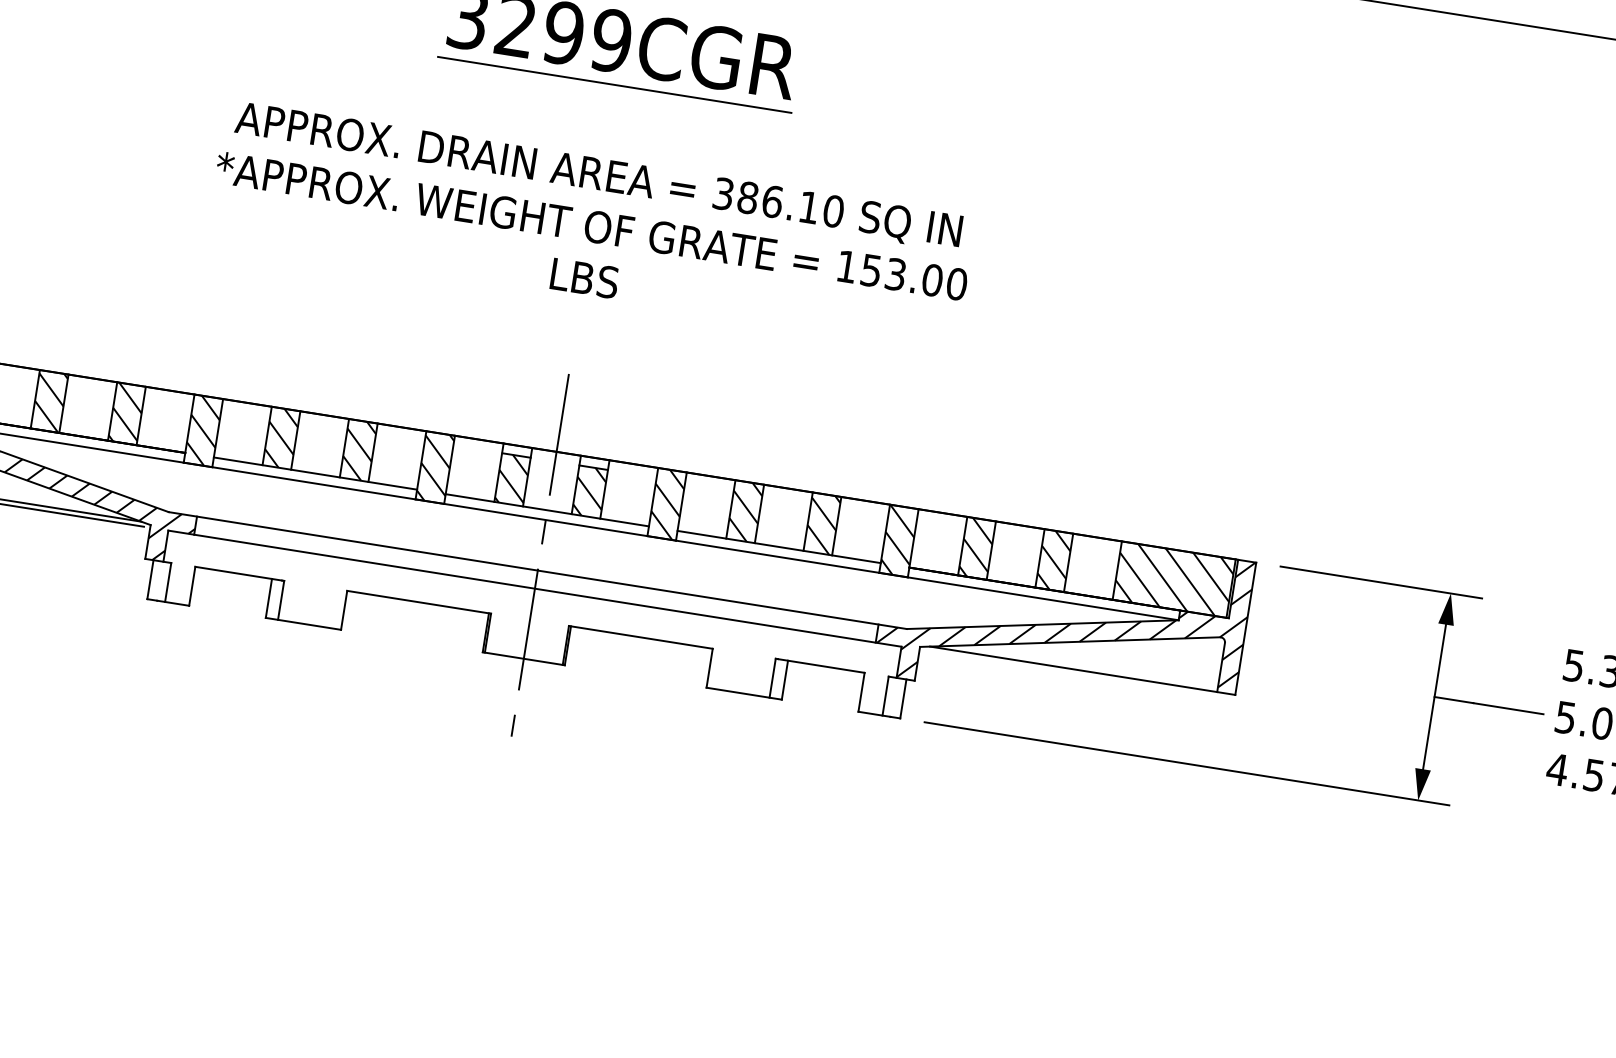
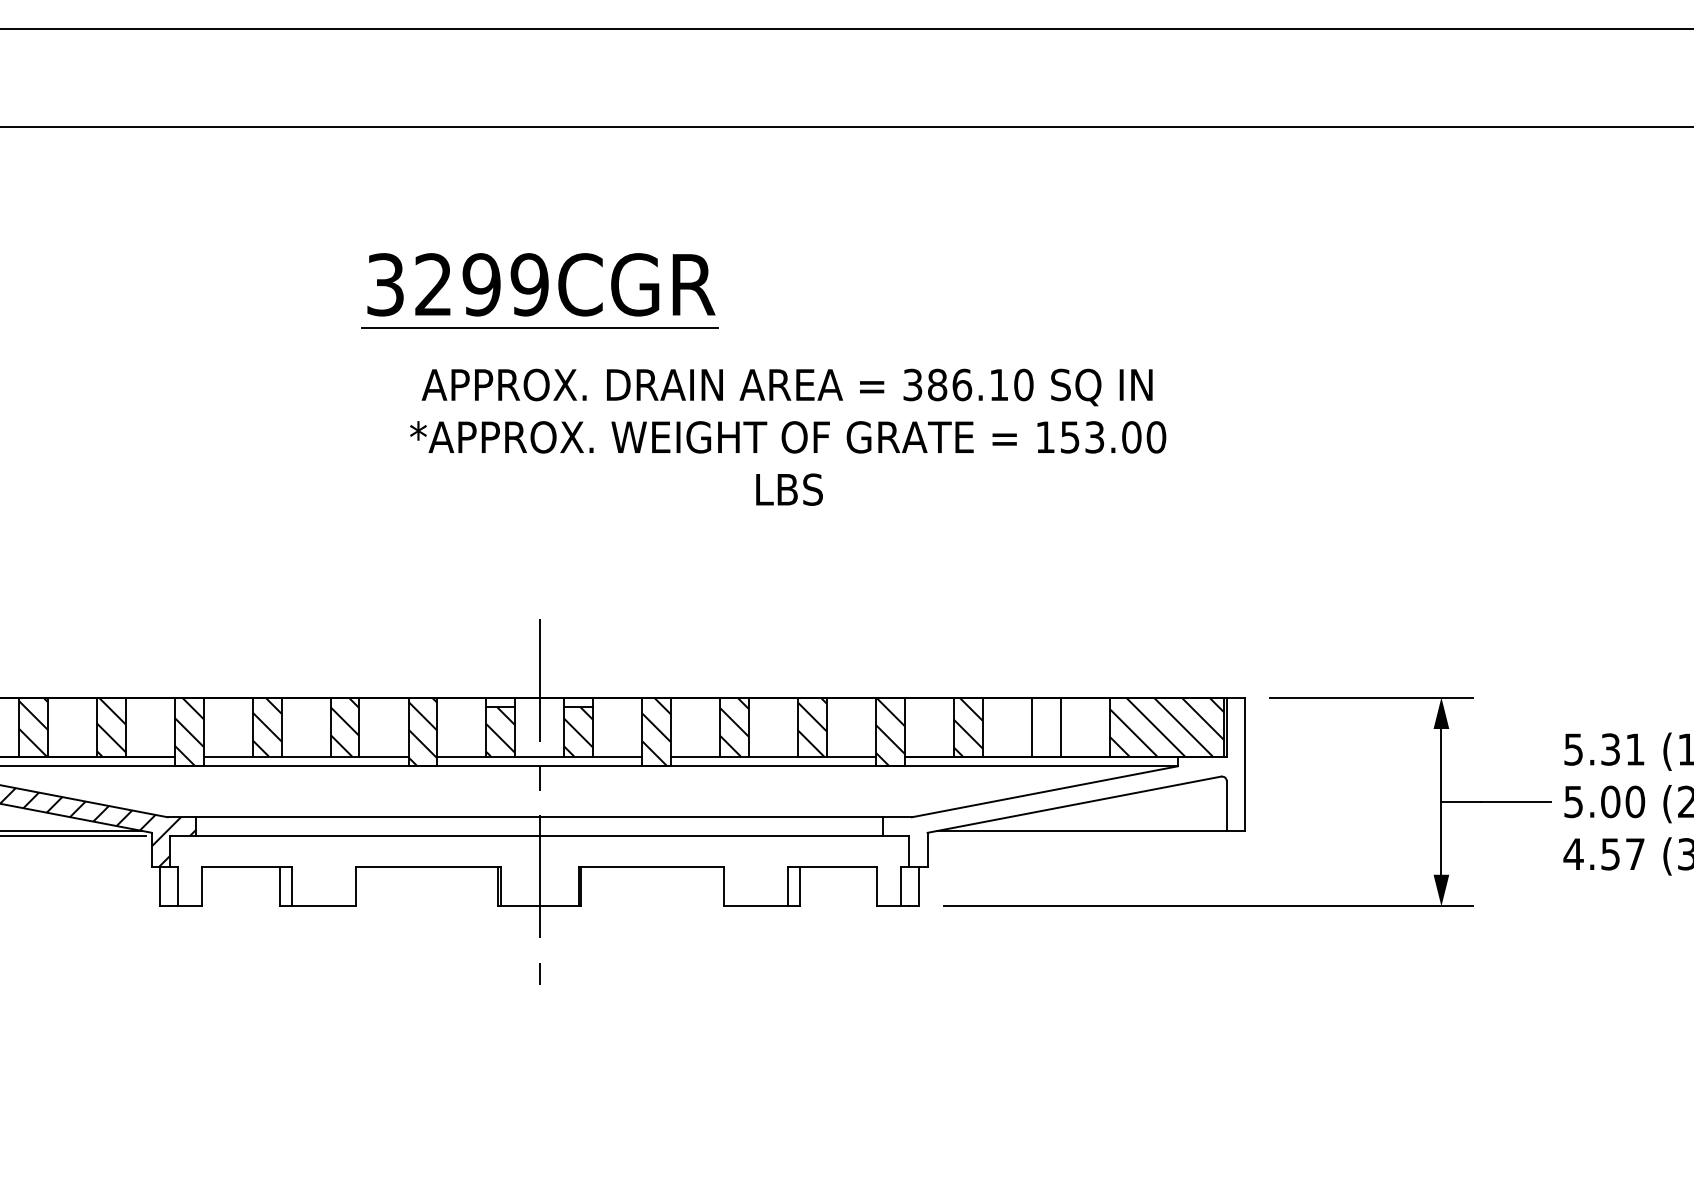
text: (592, 225) -> (788, 436), moved
hatch: (1053, 559) -> (1045, 726), removed
hatch: (1063, 617) -> (1064, 781), removed

